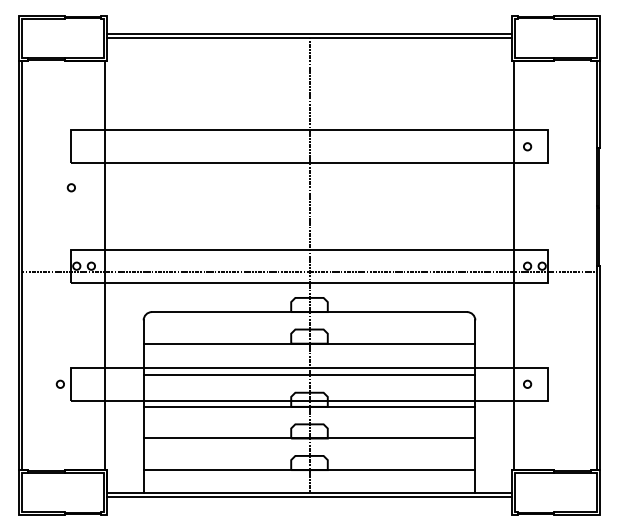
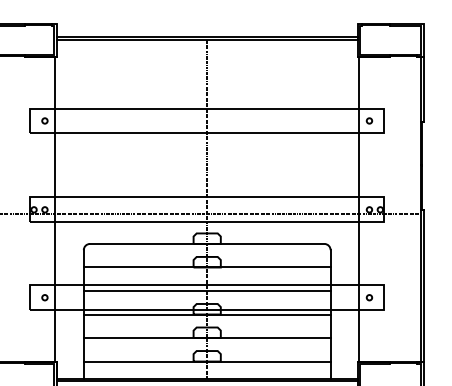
circle: (70, 187) -> (44, 120), moved
circle: (59, 383) -> (44, 297), moved

